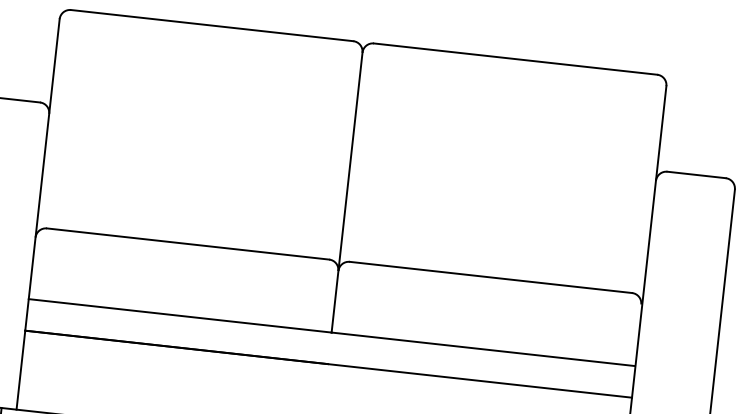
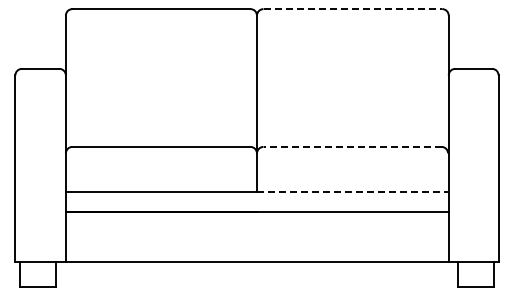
line: (516, 59) -> (353, 9), solid -> dashed
line: (490, 276) -> (352, 146), solid -> dashed
line: (482, 349) -> (352, 192), solid -> dashed

